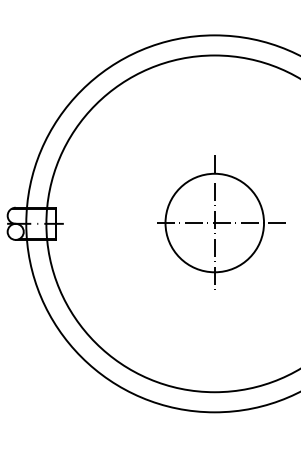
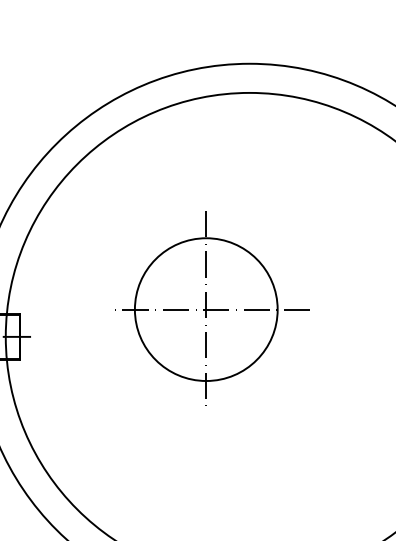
part: (221, 222) -> (216, 308), moved

